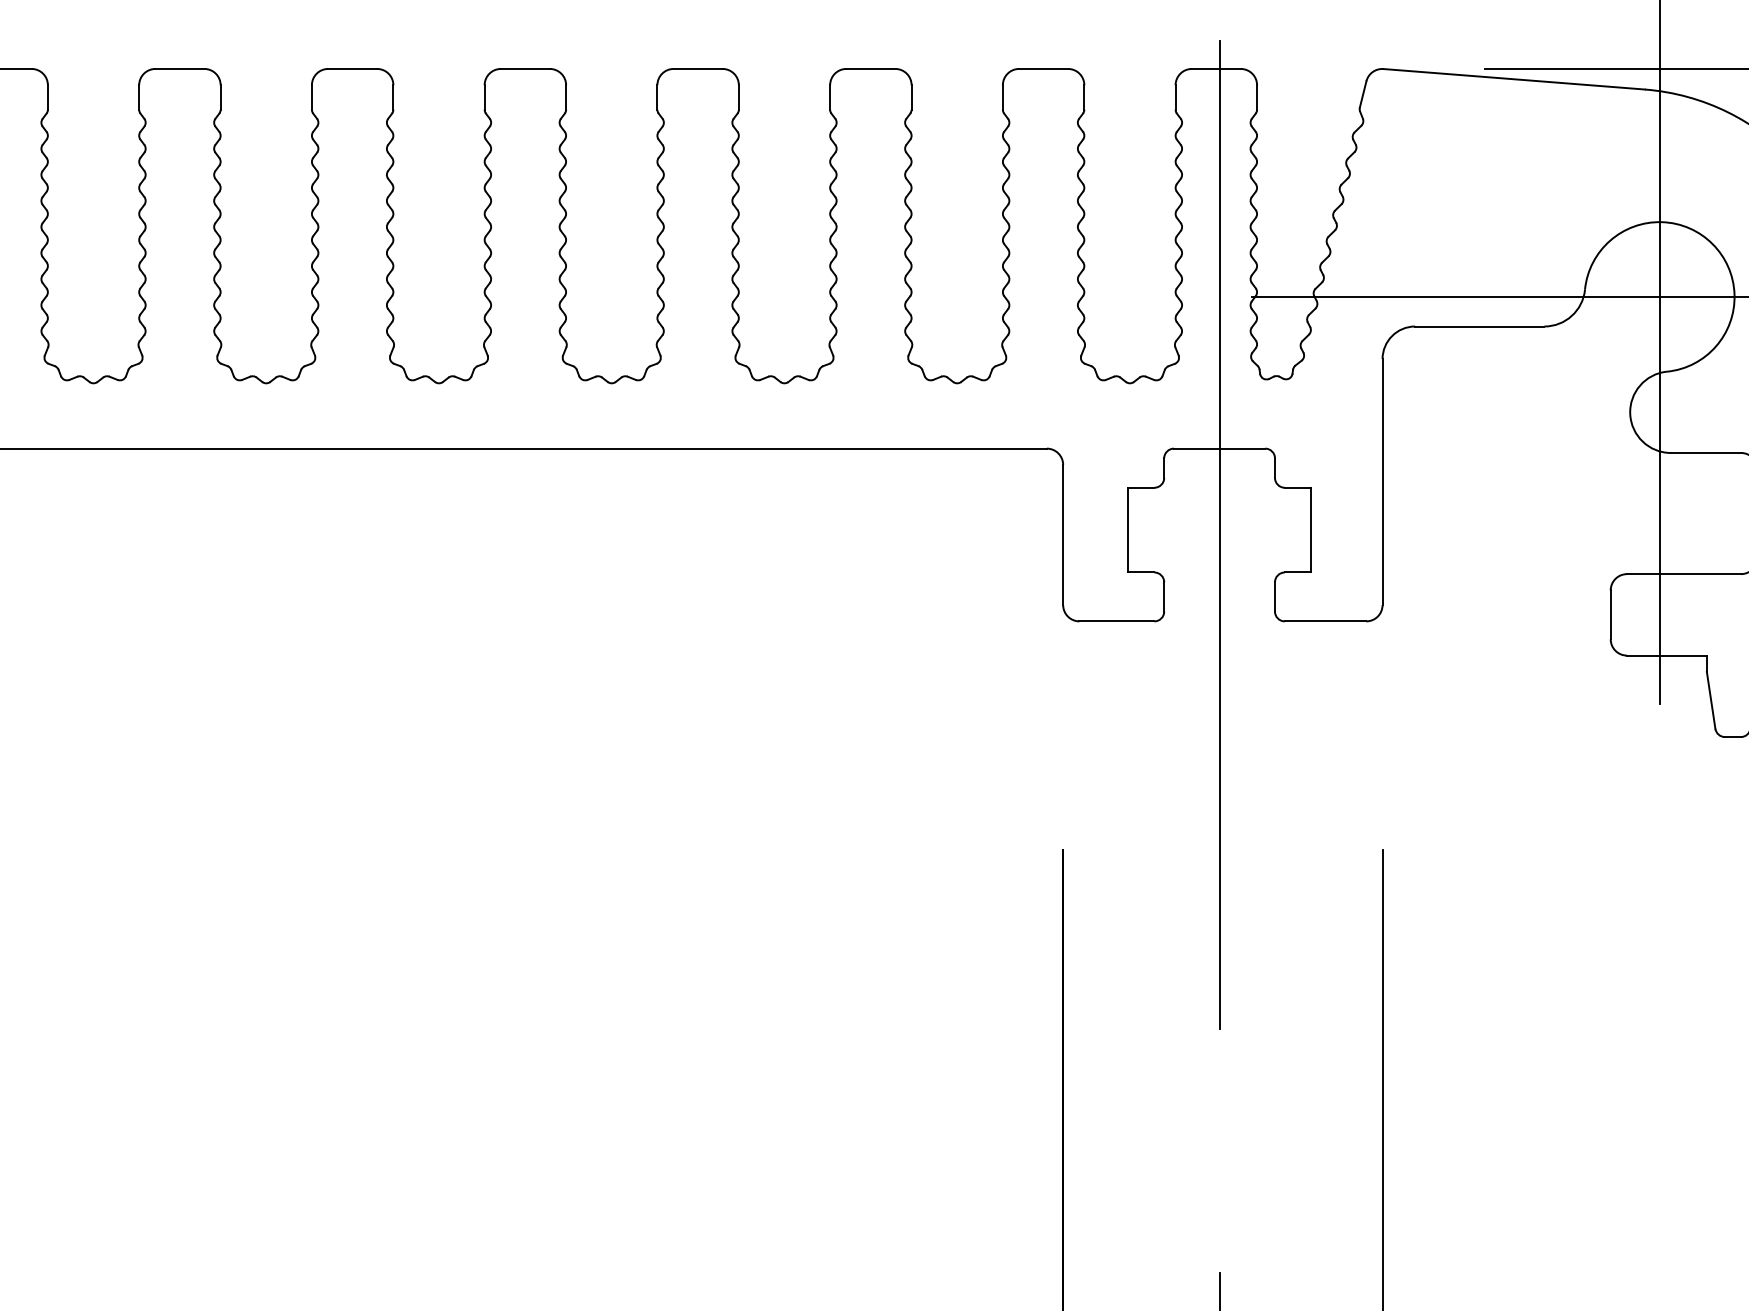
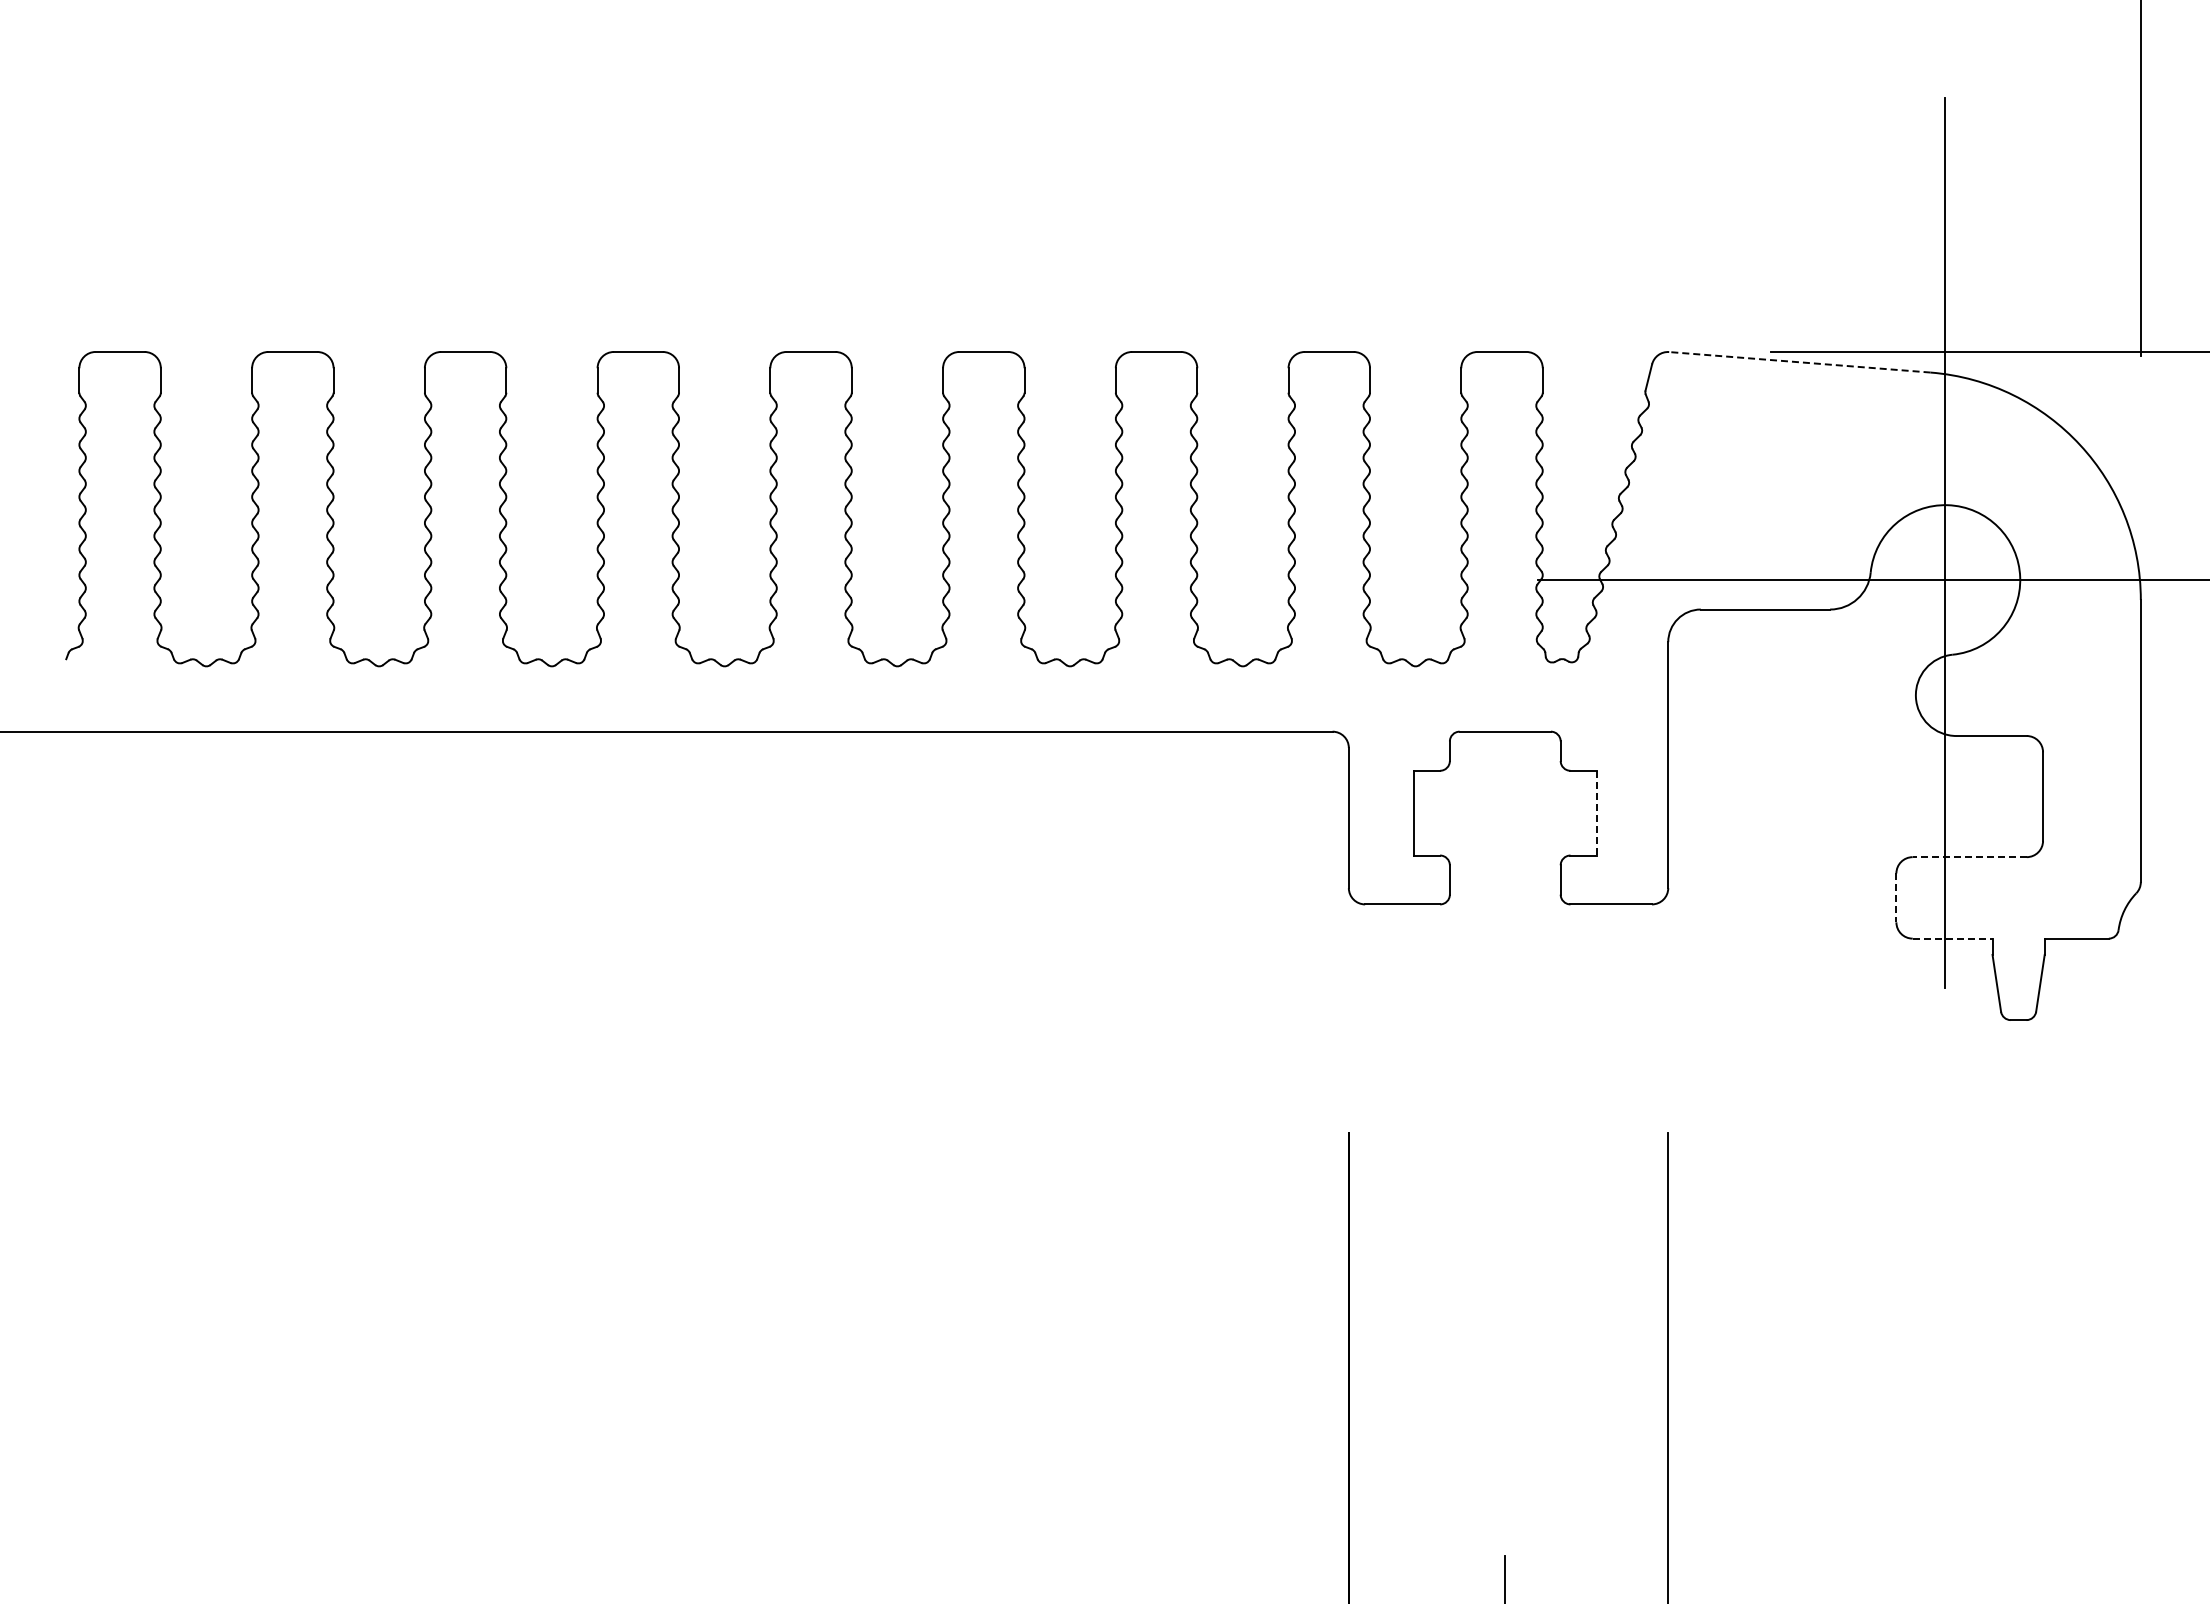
line: (1513, 79) -> (1799, 362), solid -> dashed
line: (1310, 530) -> (1596, 813), solid -> dashed
line: (1219, 534) -> (1505, 817), removed
line: (1683, 574) -> (1969, 857), solid -> dashed
line: (1610, 615) -> (1896, 898), solid -> dashed
line: (1666, 655) -> (1952, 938), solid -> dashed

